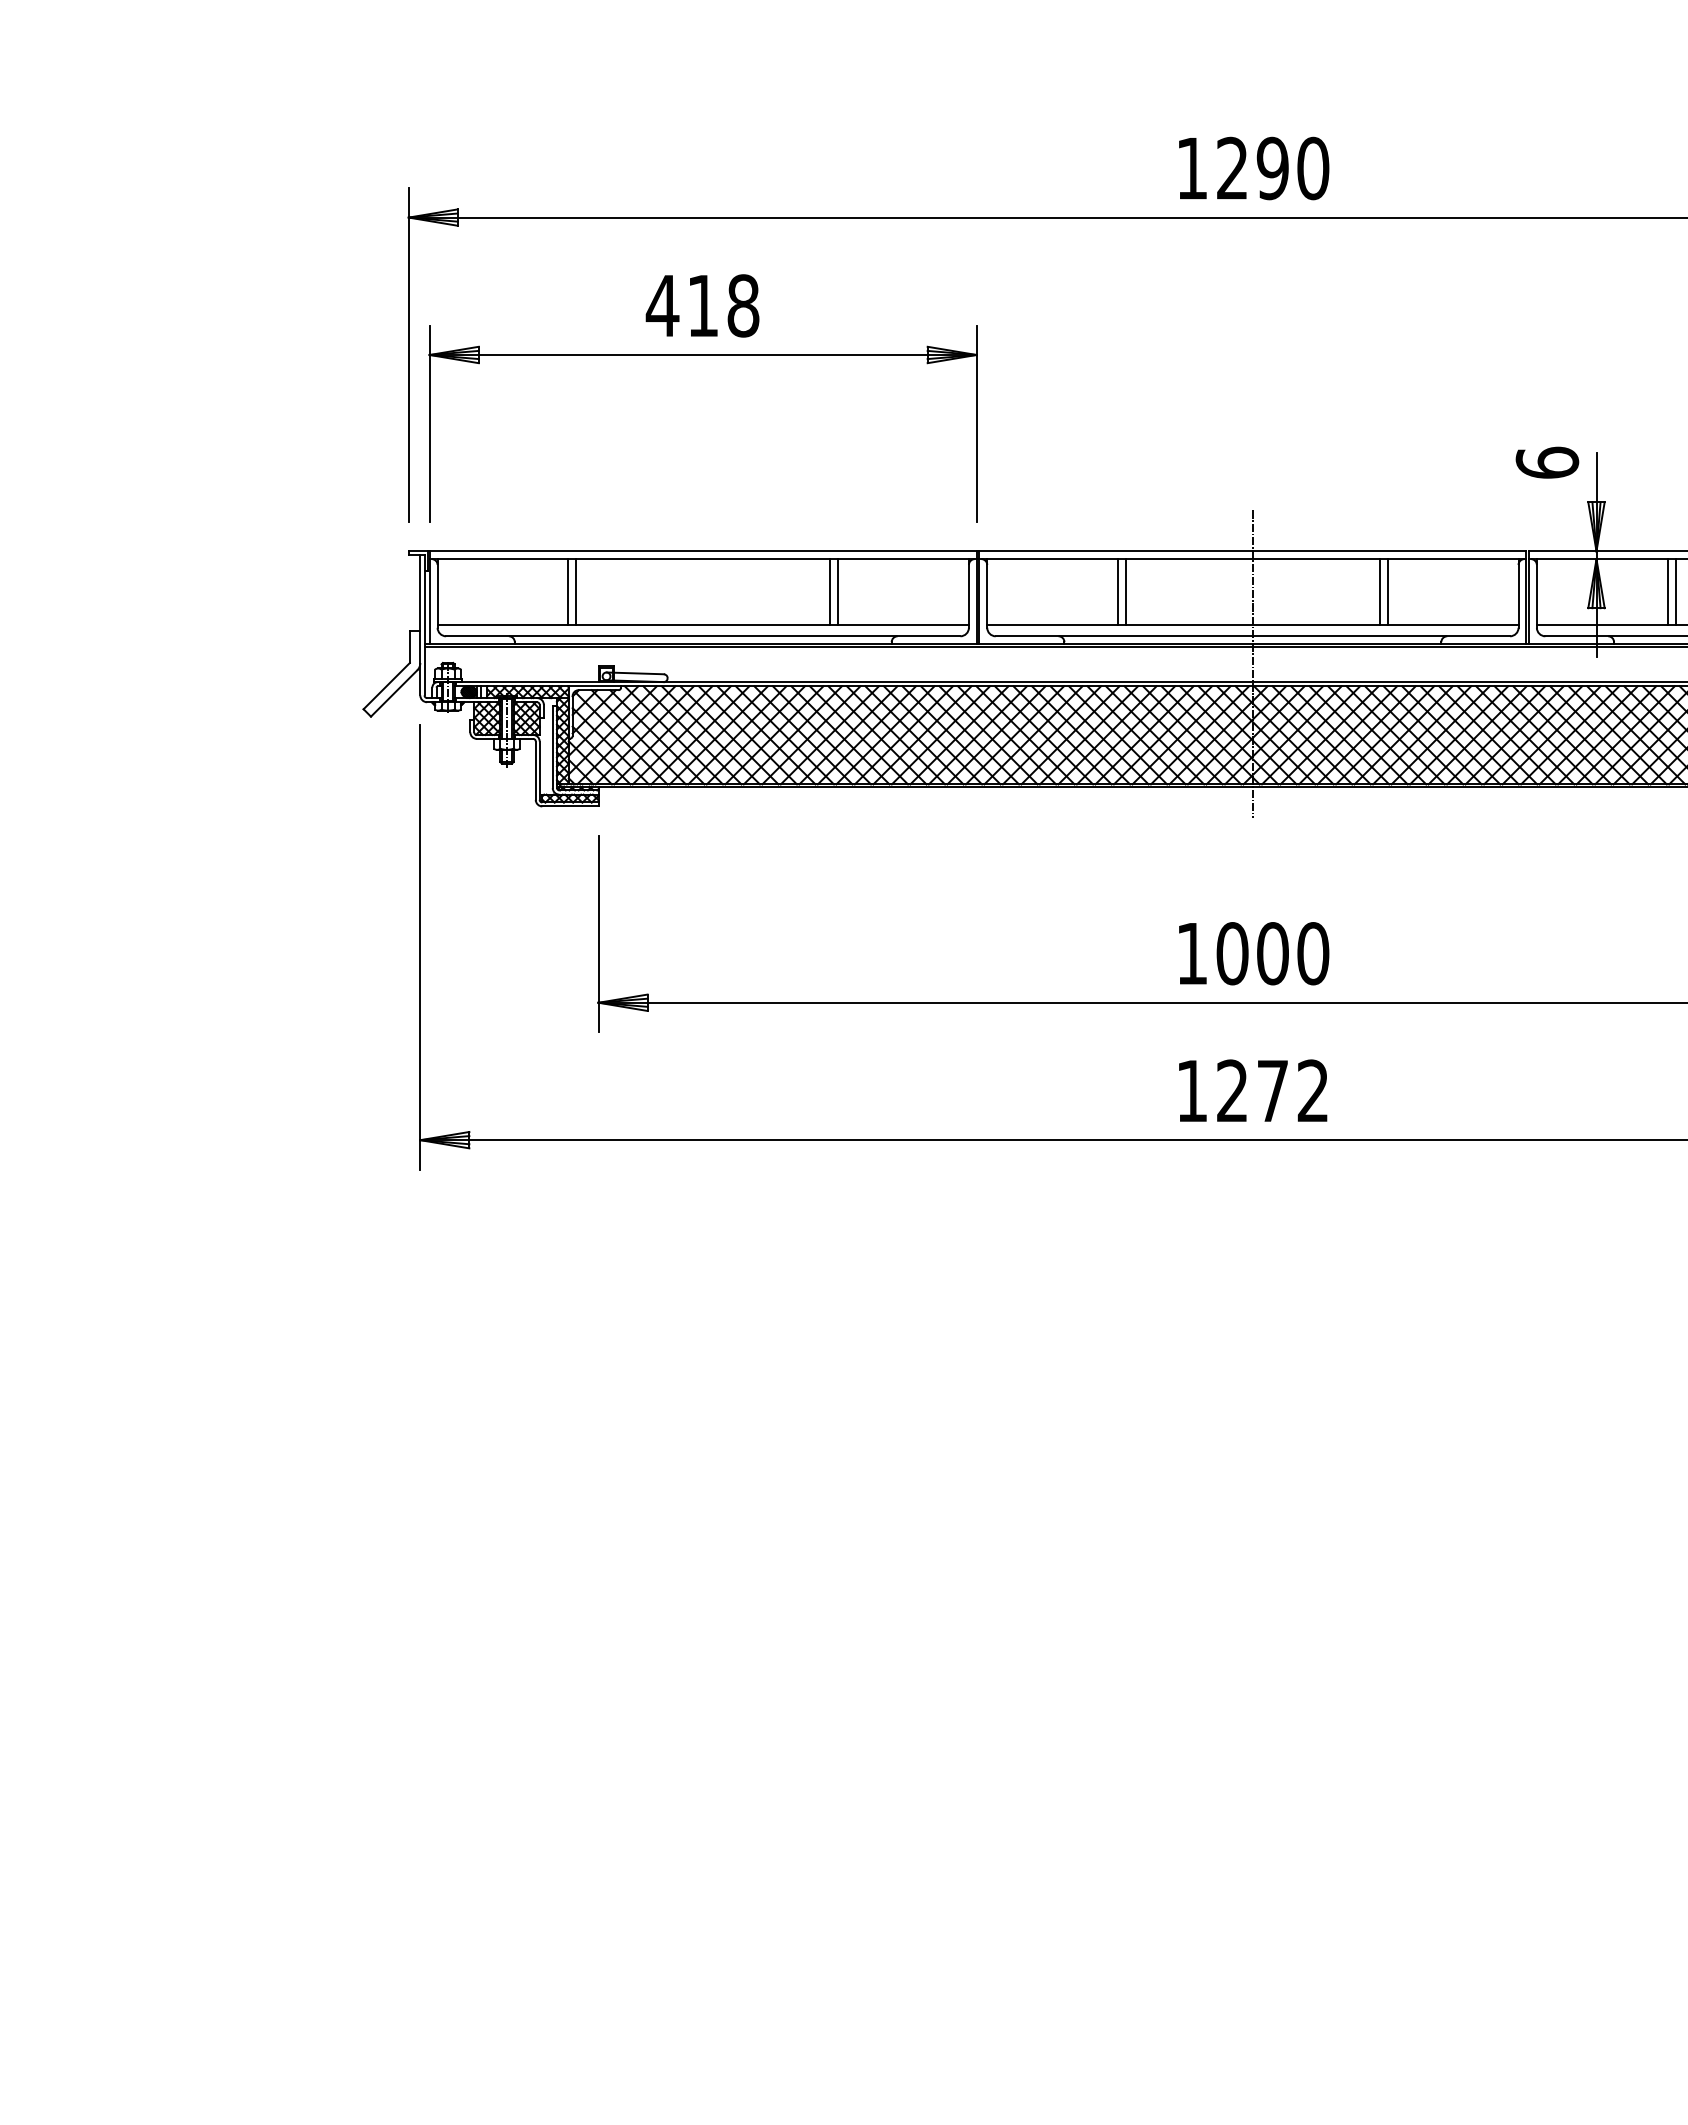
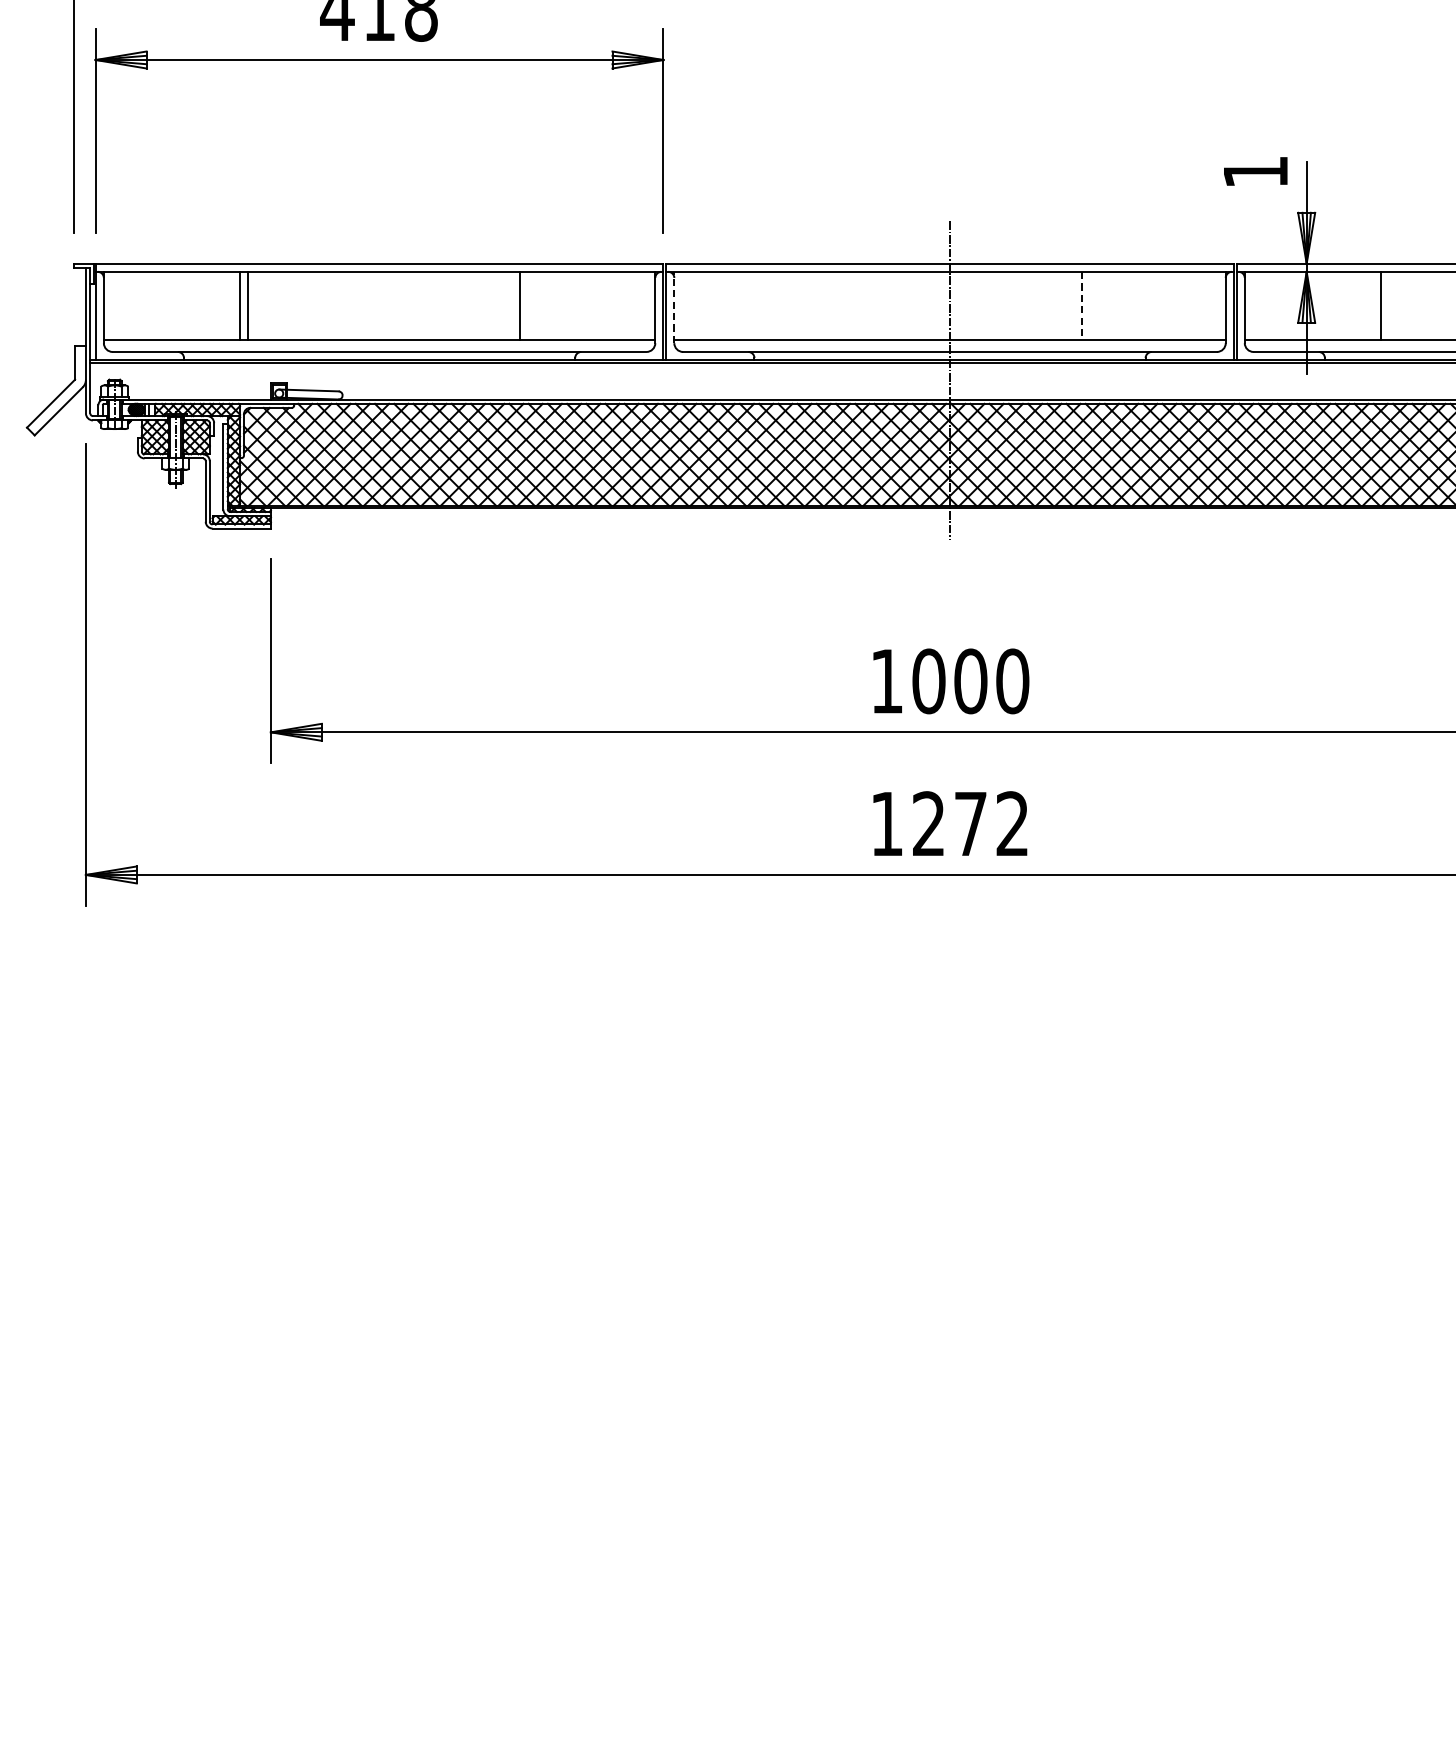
text: (1547, 462) -> (1255, 171), 6 -> 1
line: (830, 591) -> (511, 305), removed
line: (1118, 591) -> (810, 305), removed
line: (1125, 591) -> (817, 305), removed
line: (1379, 591) -> (1081, 305), solid -> dashed
line: (1387, 591) -> (1089, 305), removed
line: (1675, 591) -> (1388, 305), removed
line: (987, 592) -> (674, 306), solid -> dashed

